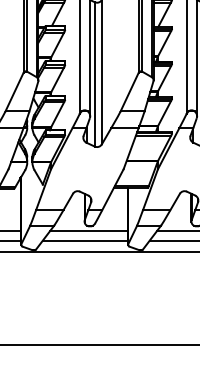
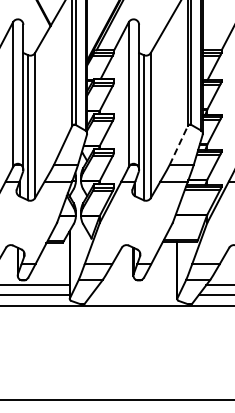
line: (129, 92) -> (178, 145), solid -> dashed
line: (88, 231) -> (137, 285), removed
line: (85, 240) -> (134, 294), removed

